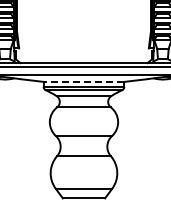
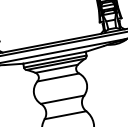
line: (83, 81) -> (54, 57), dashed -> solid

